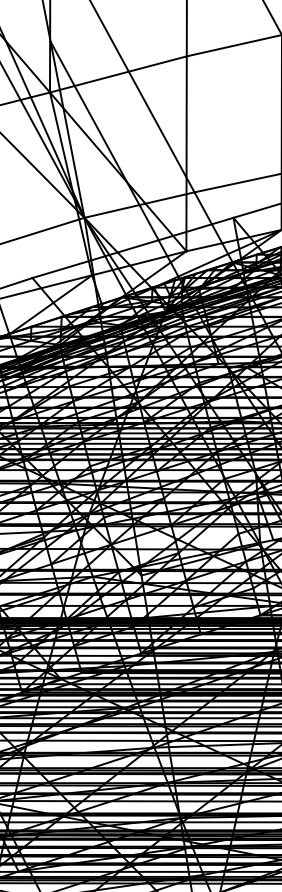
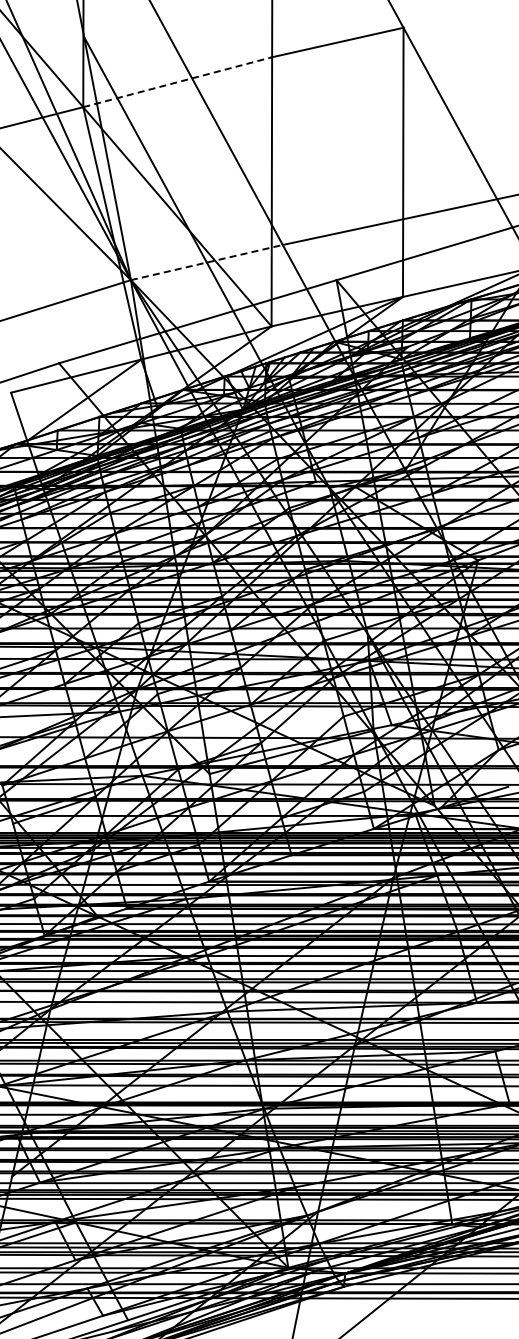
line: (118, 74) -> (177, 82), solid -> dashed
line: (139, 205) -> (206, 262), solid -> dashed

